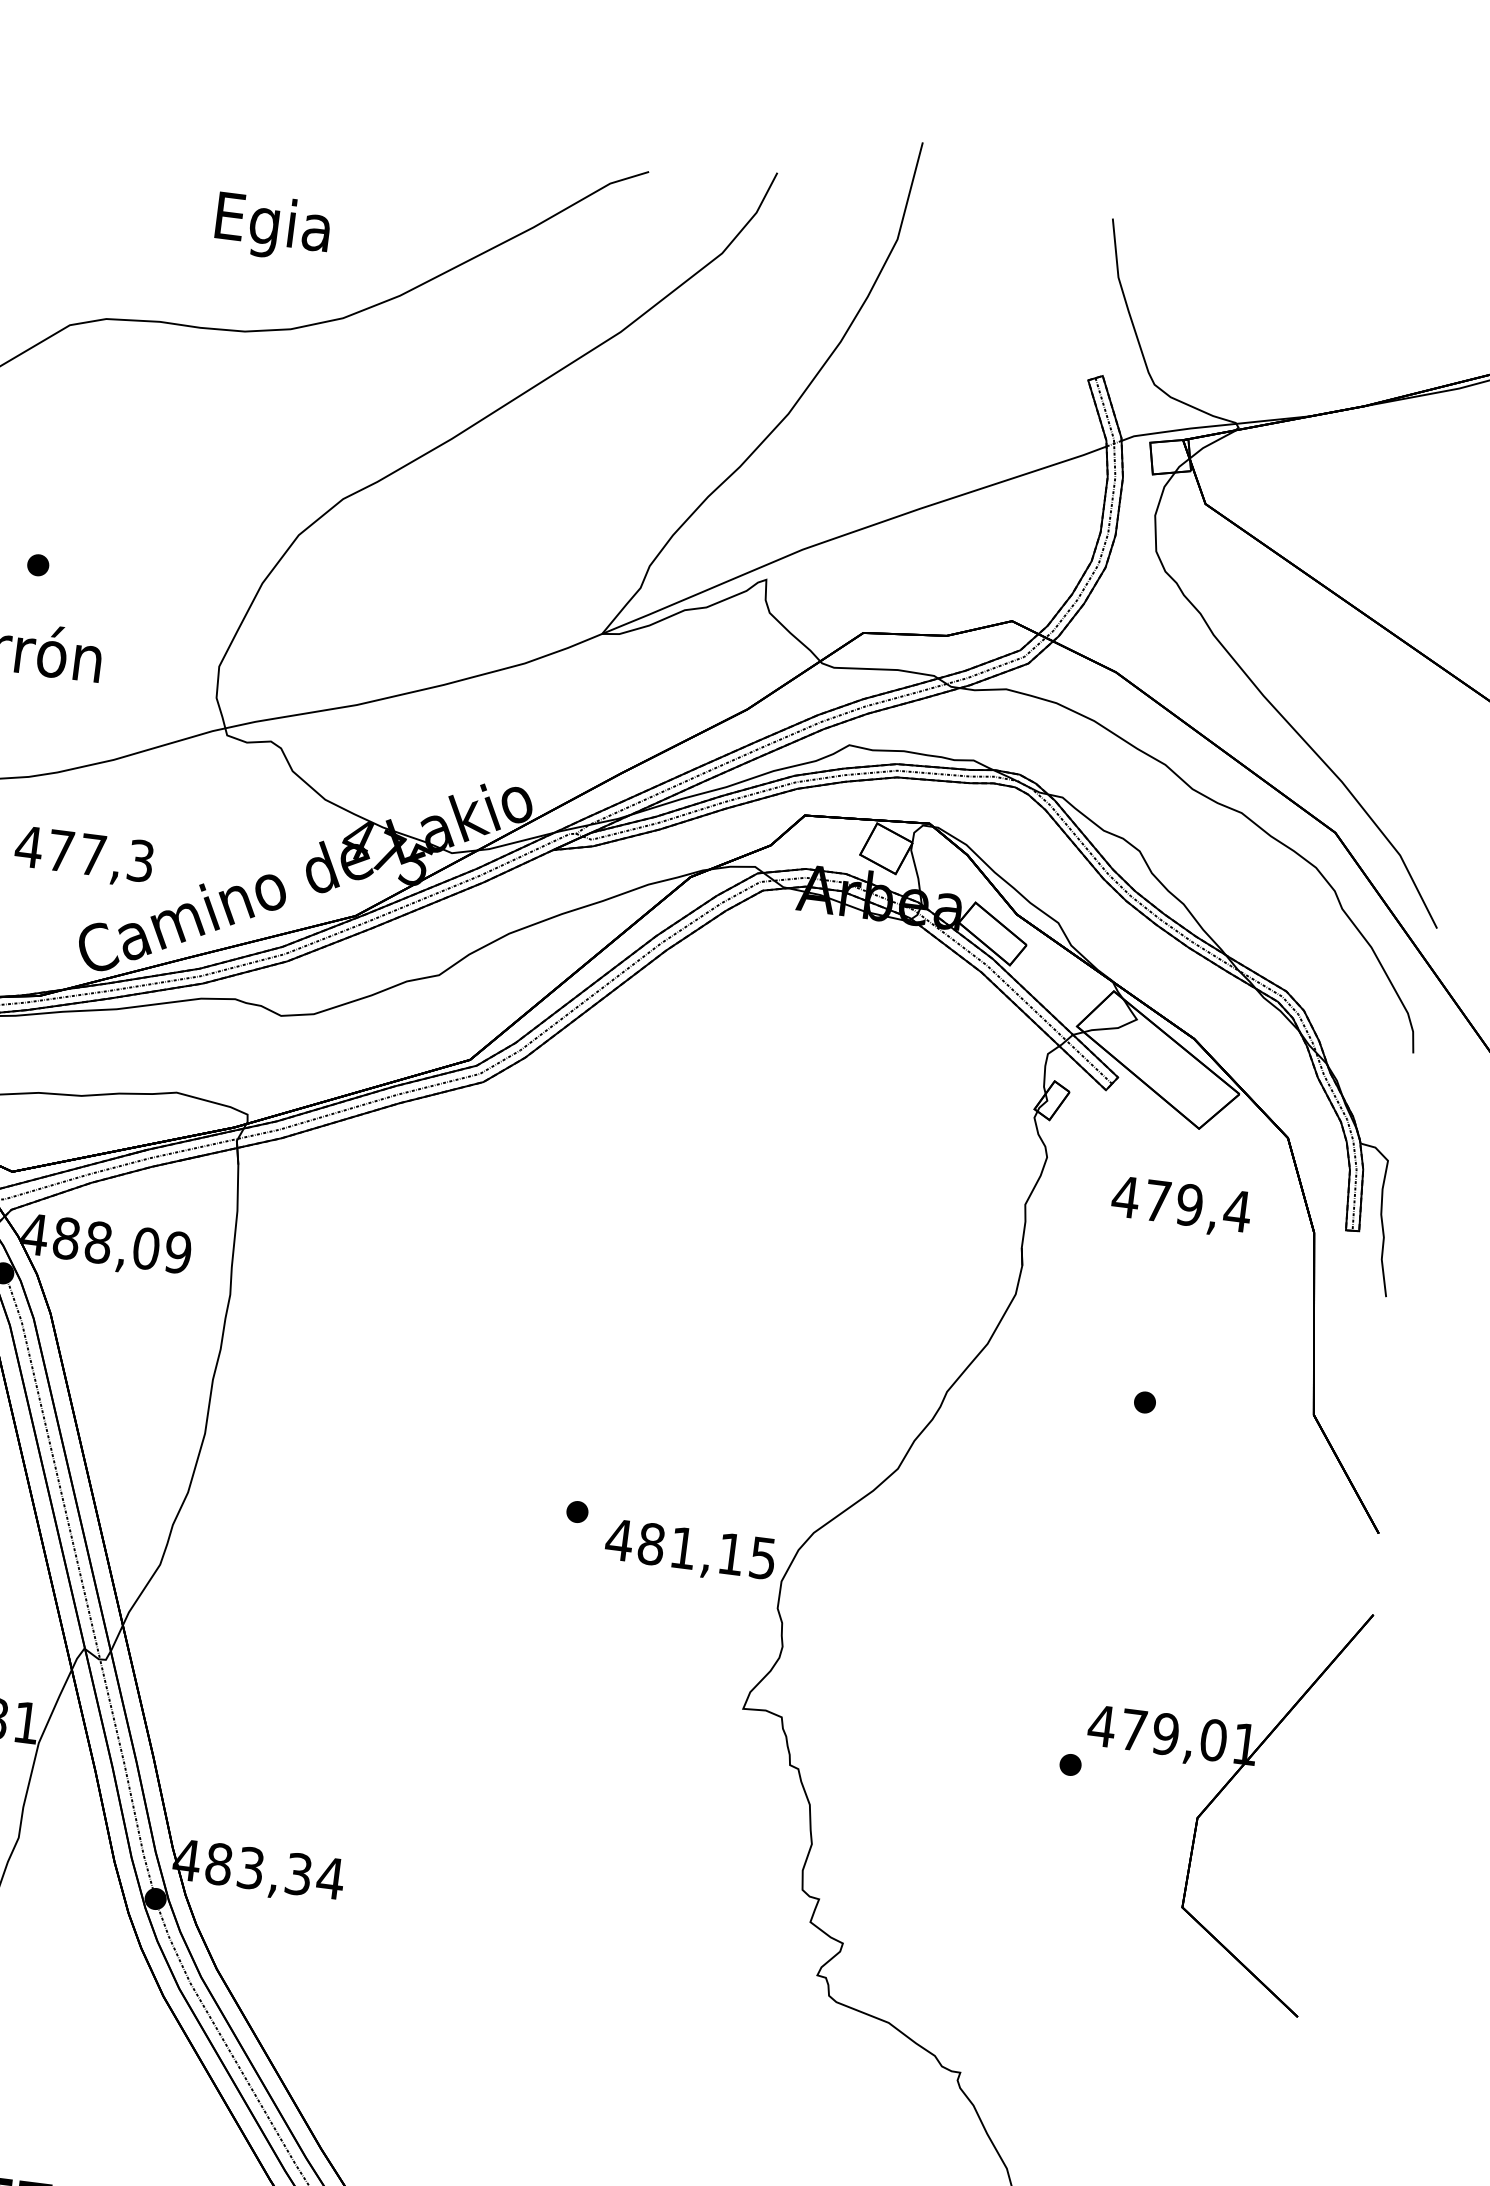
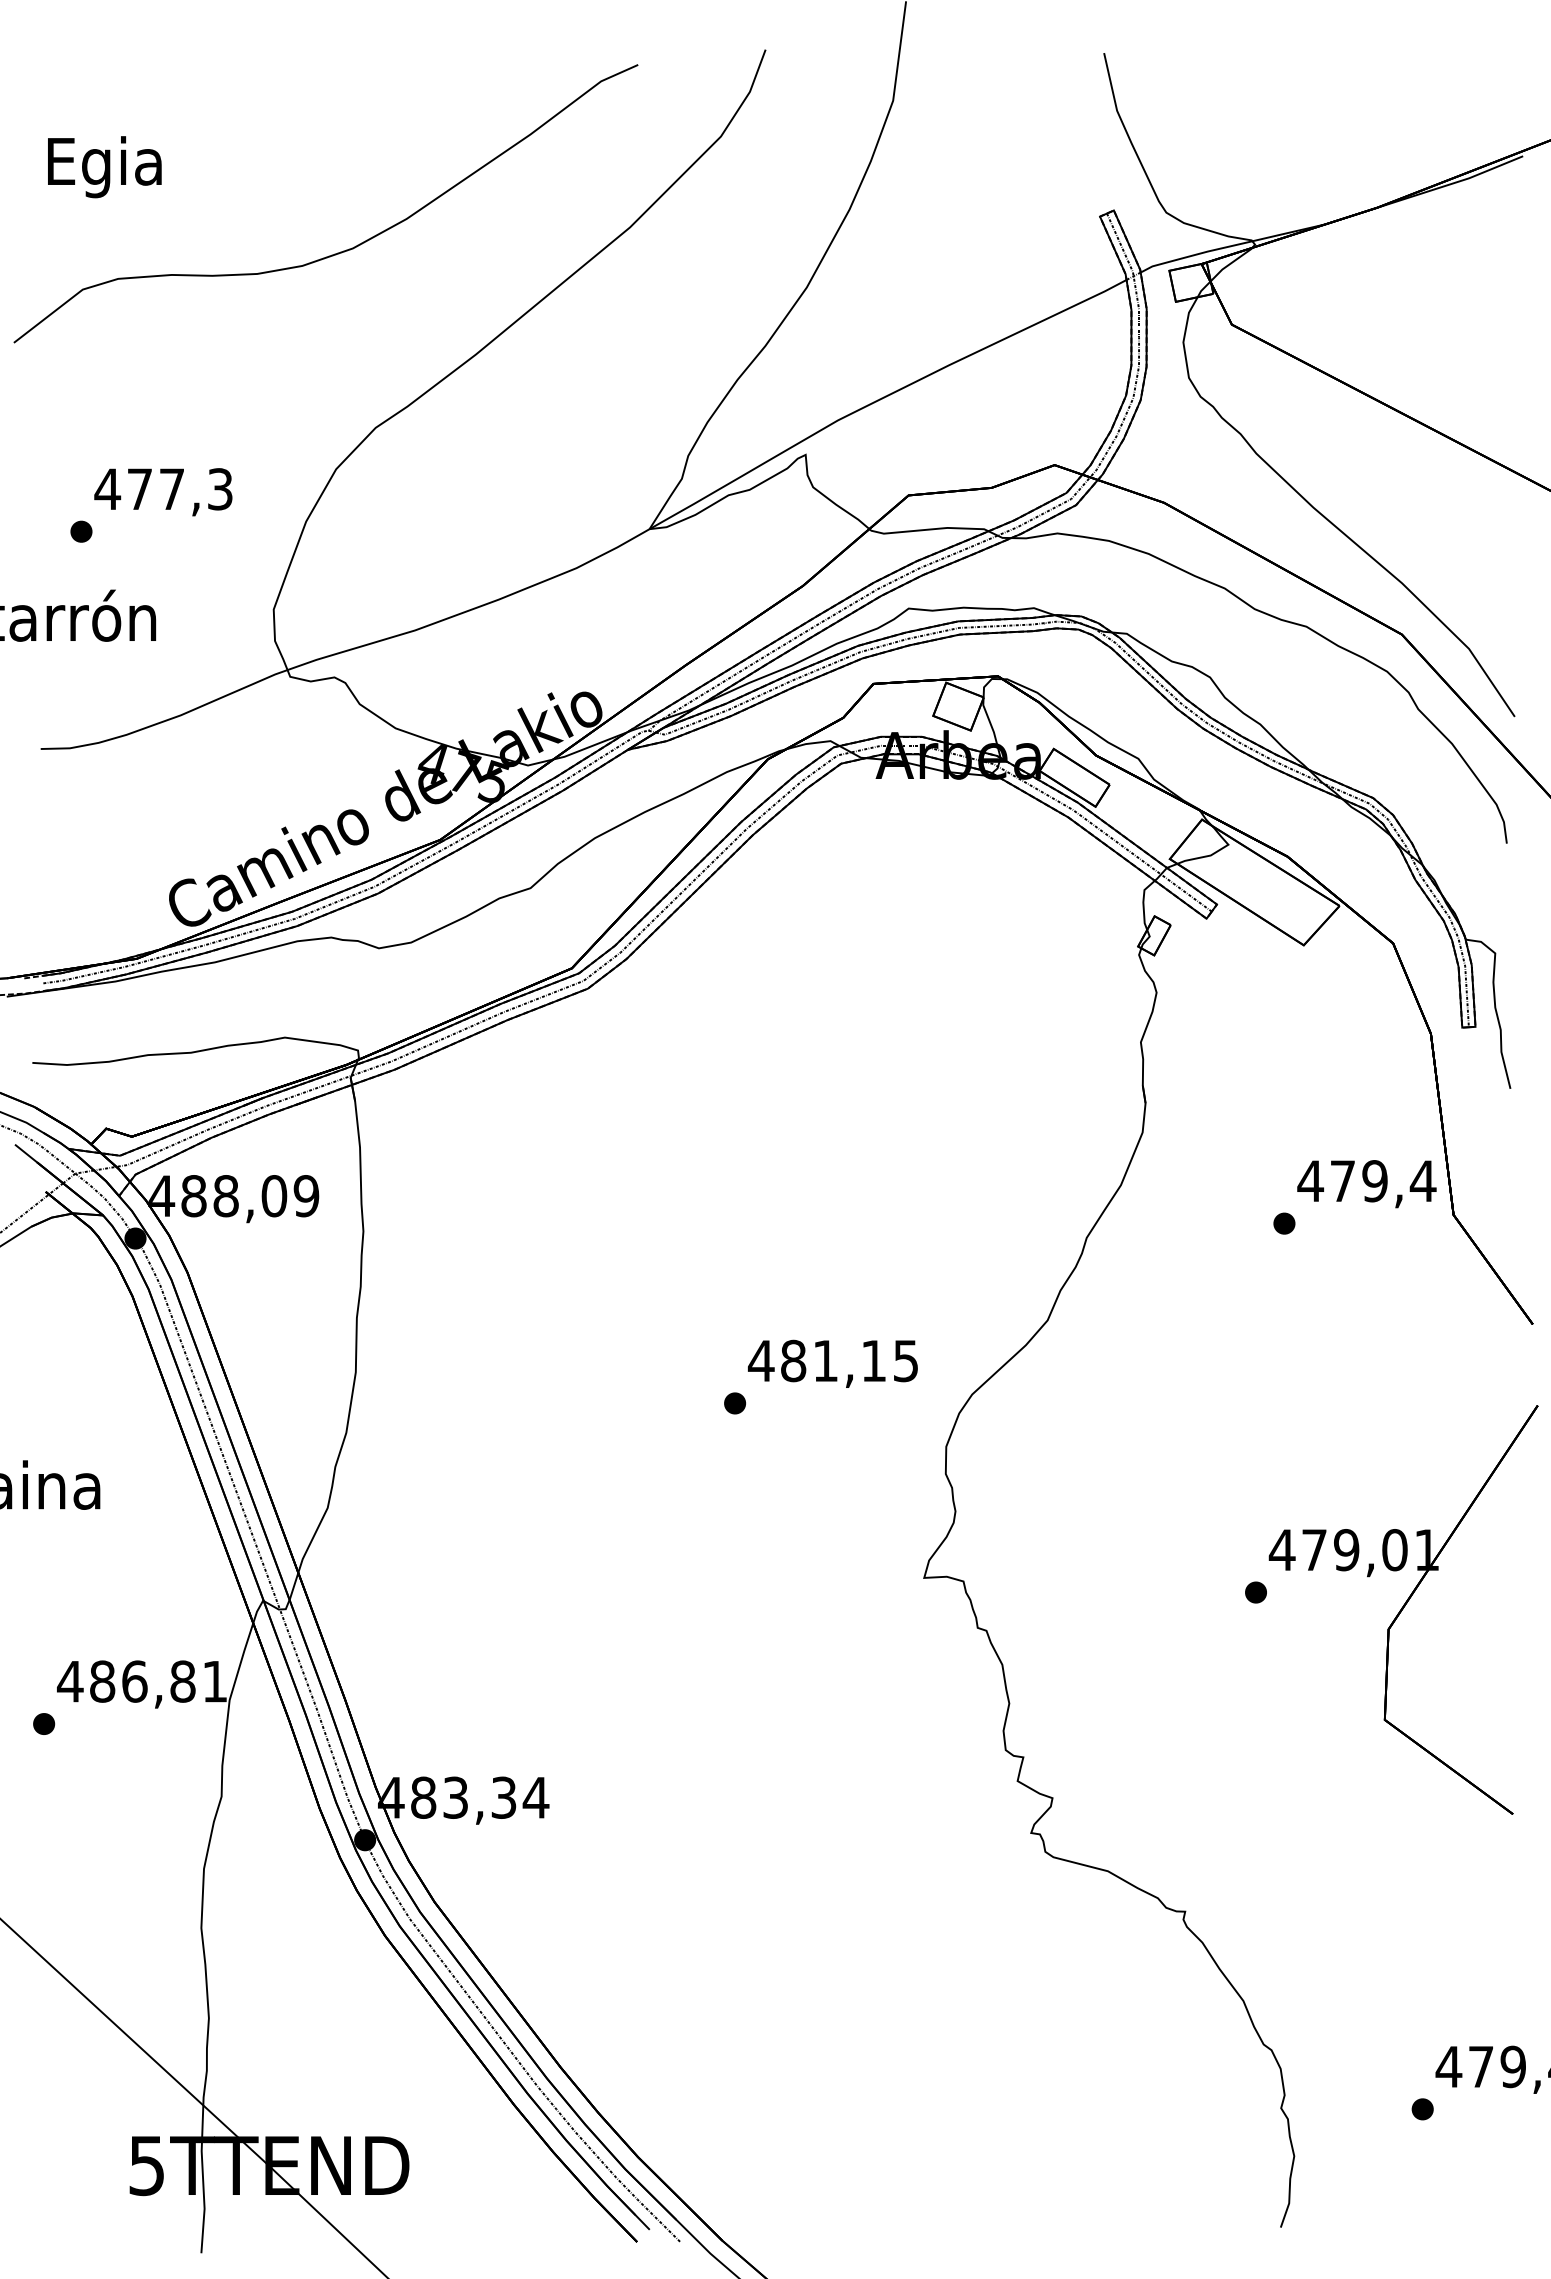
text: (272, 227) -> (104, 167), moved
text: (84, 857) -> (163, 492), moved
text: (1180, 1207) -> (1366, 1184), moved
text: (689, 1551) -> (832, 1363), moved

